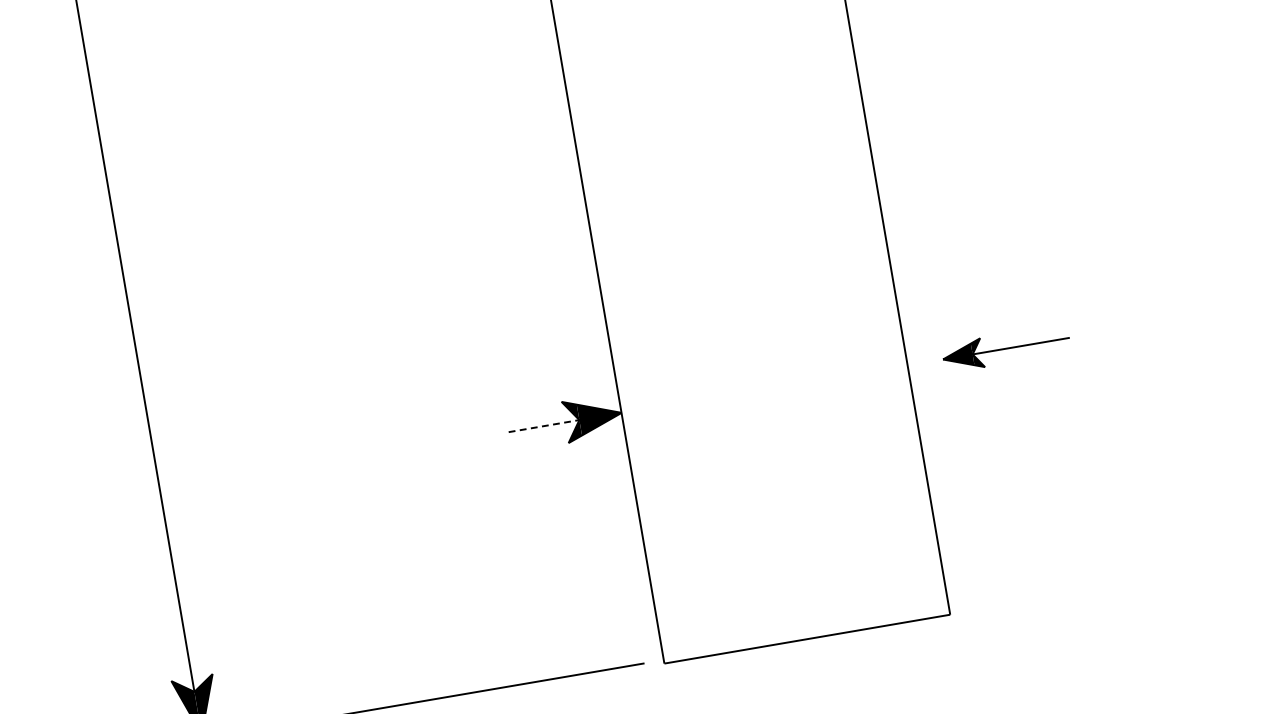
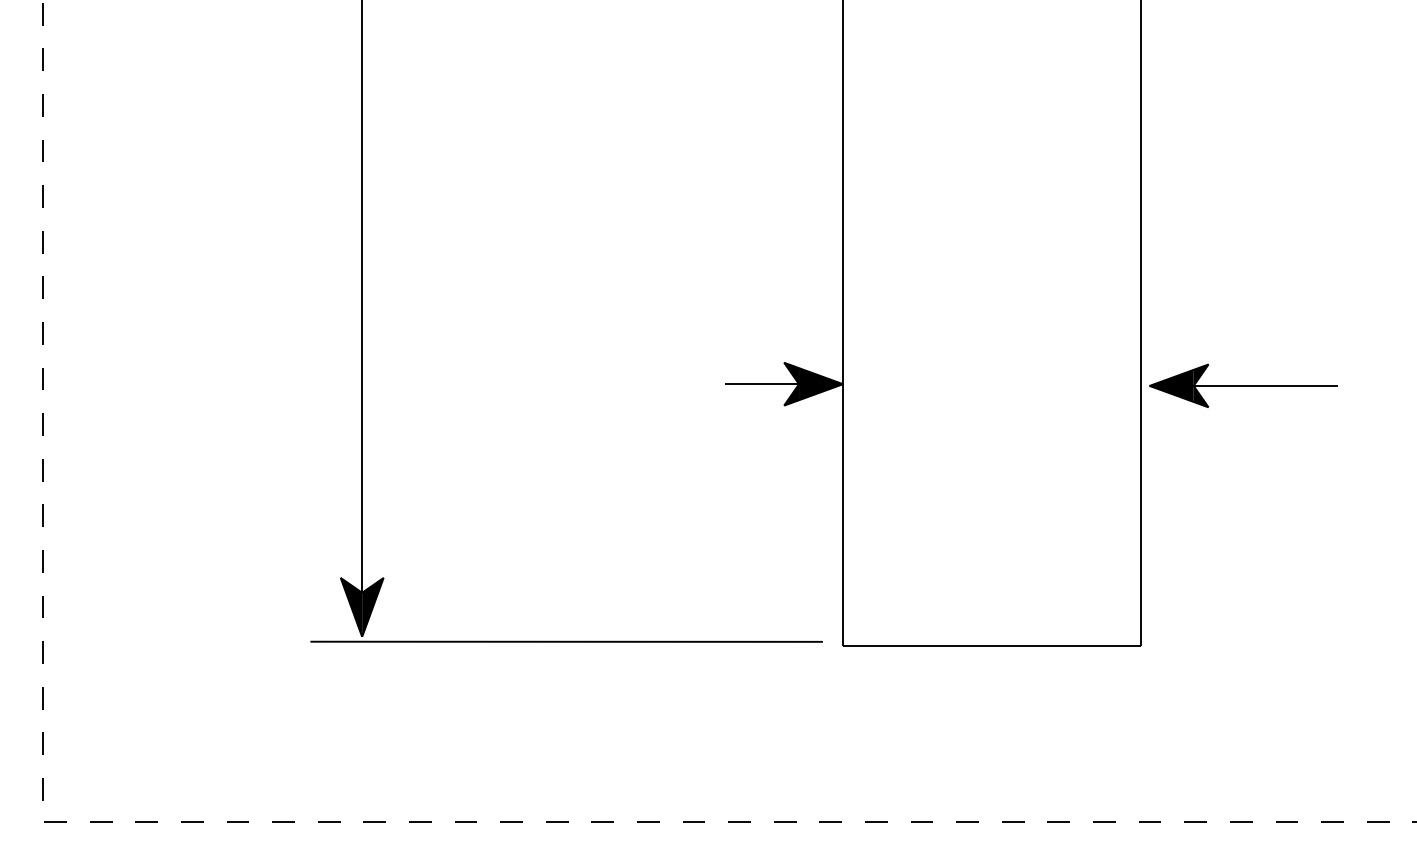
part: (1006, 348) -> (1243, 385), size x1.43
line: (544, 426) -> (762, 384), dashed -> solid

